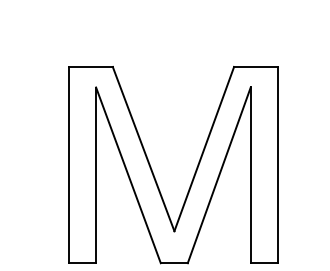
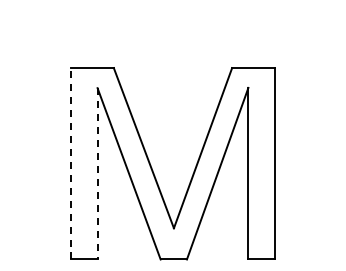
line: (69, 164) -> (71, 163), solid -> dashed
line: (96, 175) -> (97, 173), solid -> dashed

